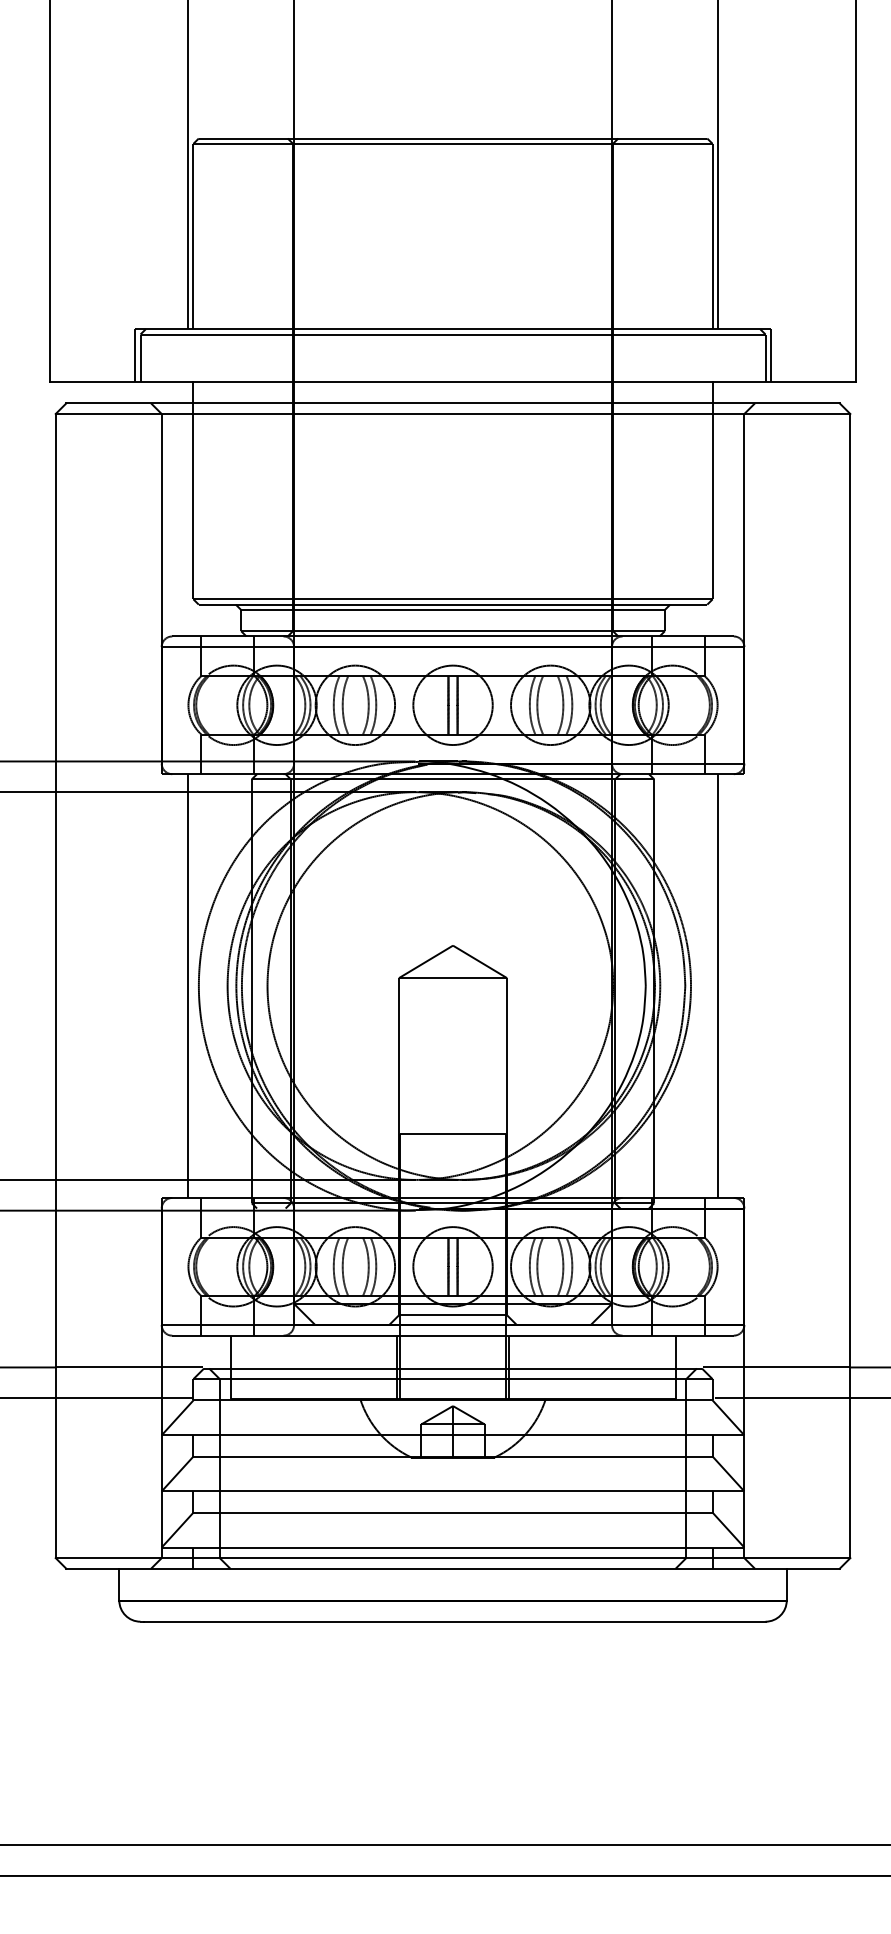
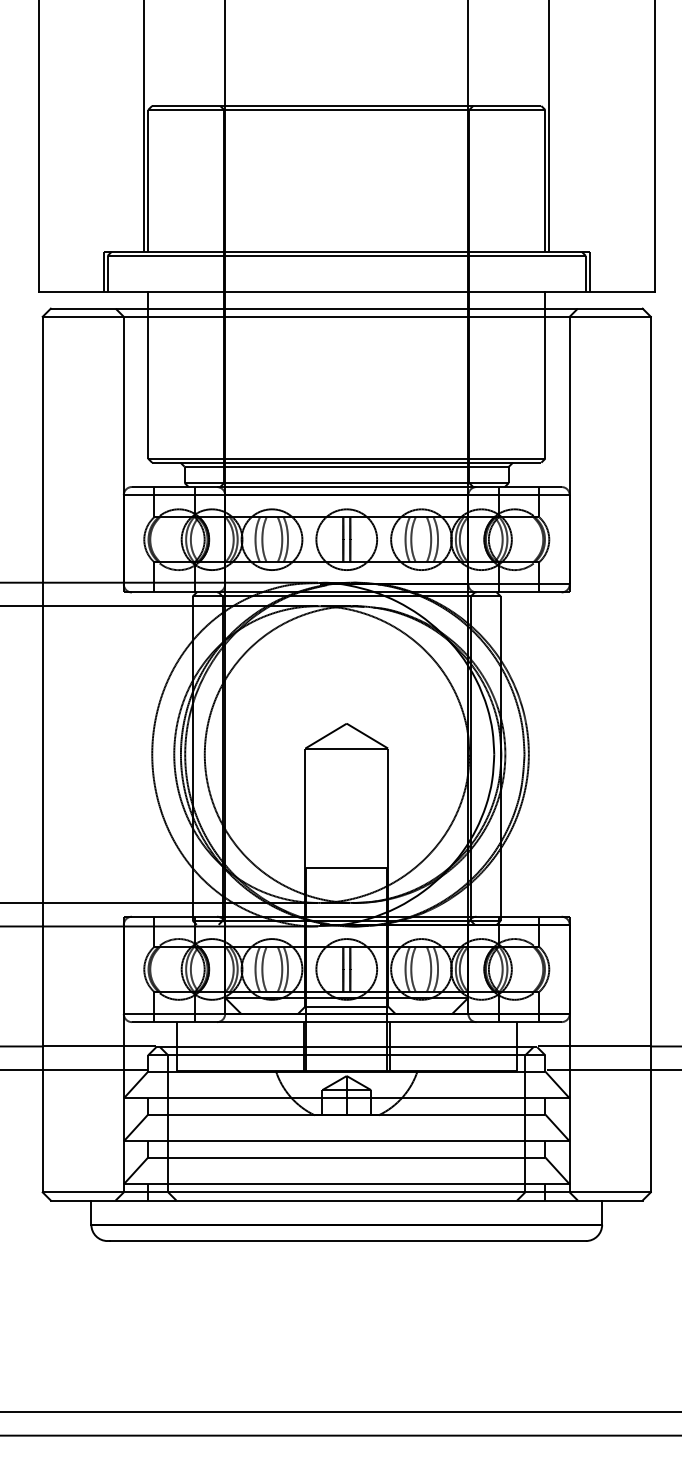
line: (188, 985) -> (144, 754), removed
line: (717, 985) -> (549, 754), removed

